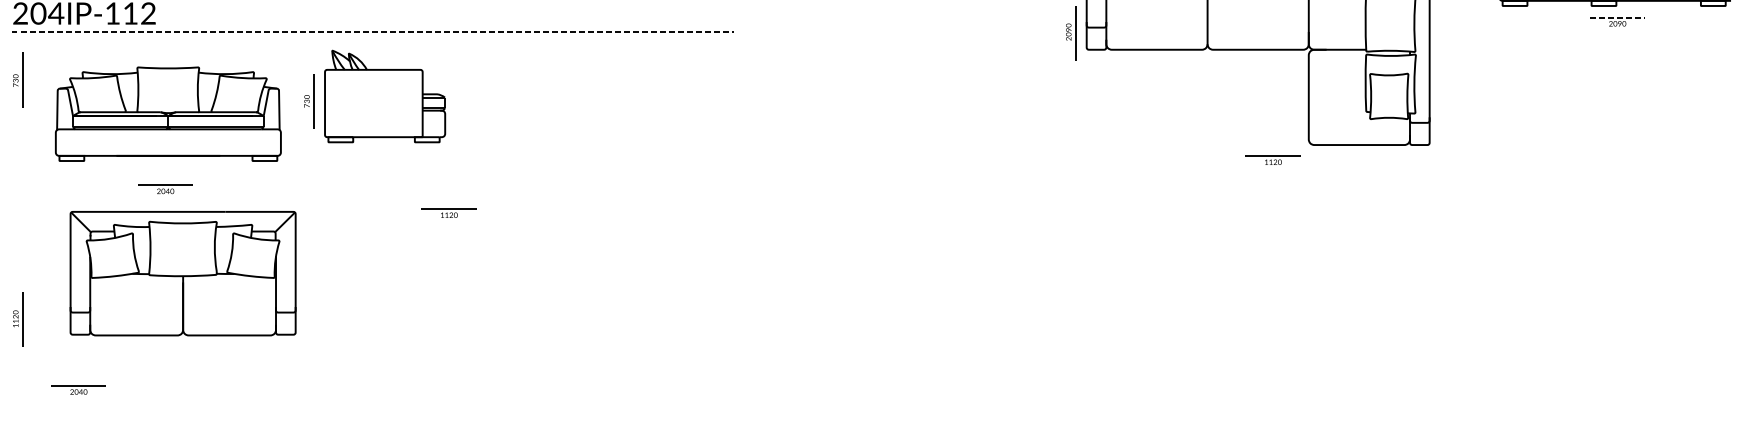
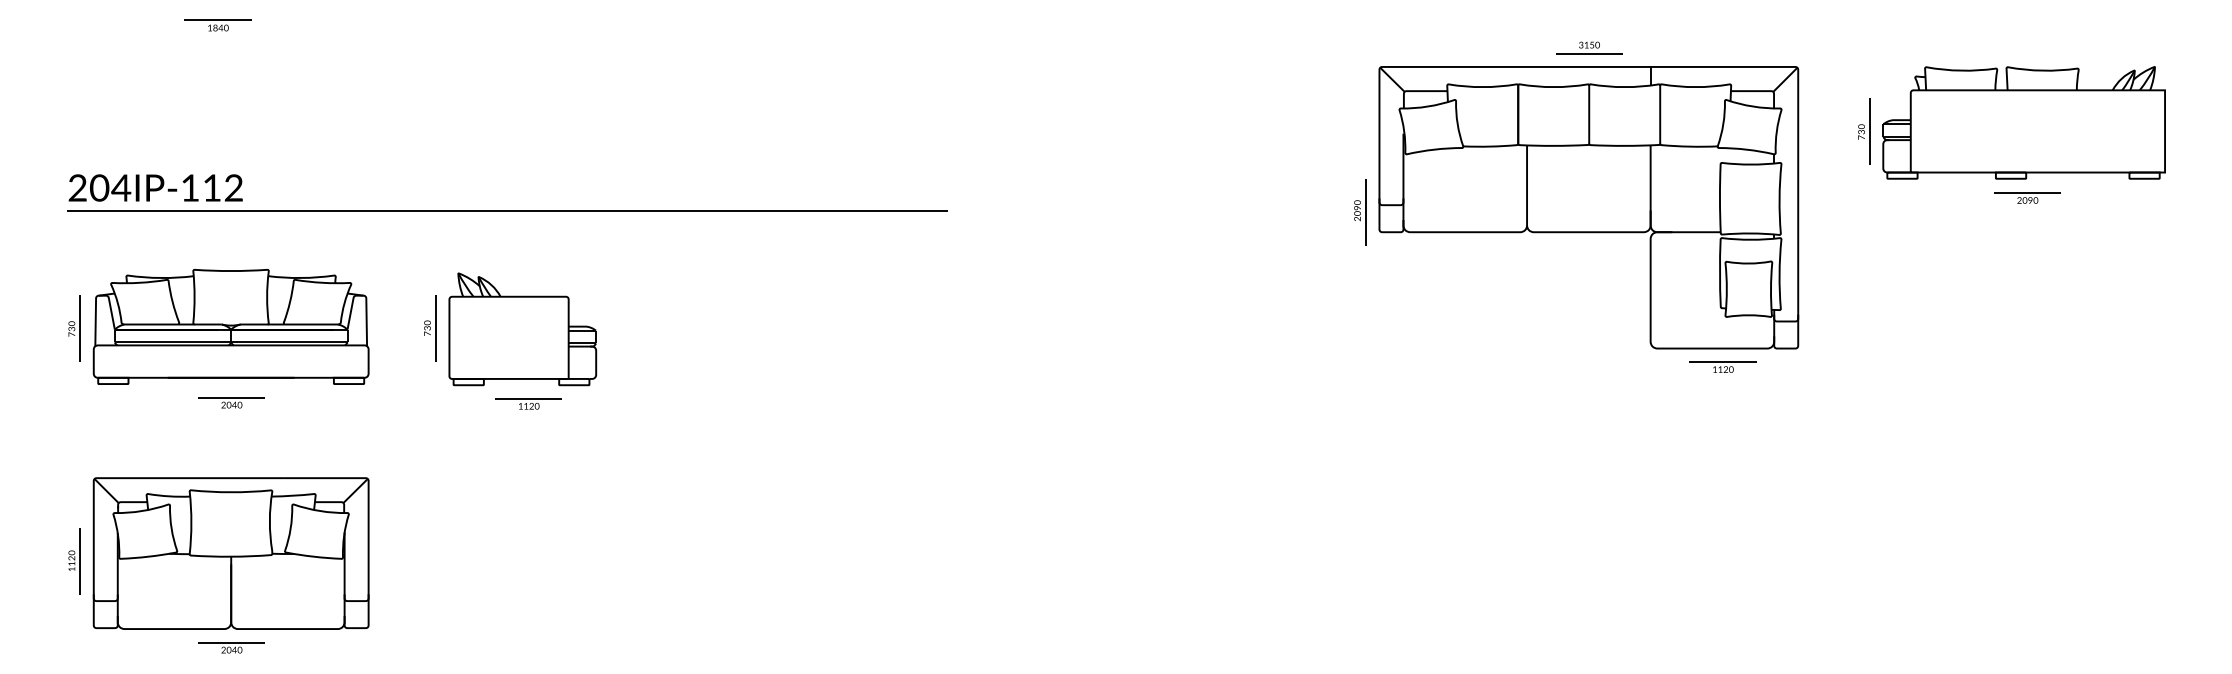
line: (1617, 17) -> (2027, 192), dashed -> solid
line: (372, 32) -> (507, 211), dashed -> solid
part: (17, 80) -> (74, 328), moved
part: (384, 96) -> (522, 329), moved
part: (309, 101) -> (430, 328), moved
part: (167, 113) -> (230, 326), moved
part: (1272, 159) -> (1722, 366), moved
part: (165, 189) -> (231, 402), moved
part: (448, 212) -> (528, 403), moved
part: (182, 273) -> (230, 553), moved
part: (78, 389) -> (231, 647), moved

